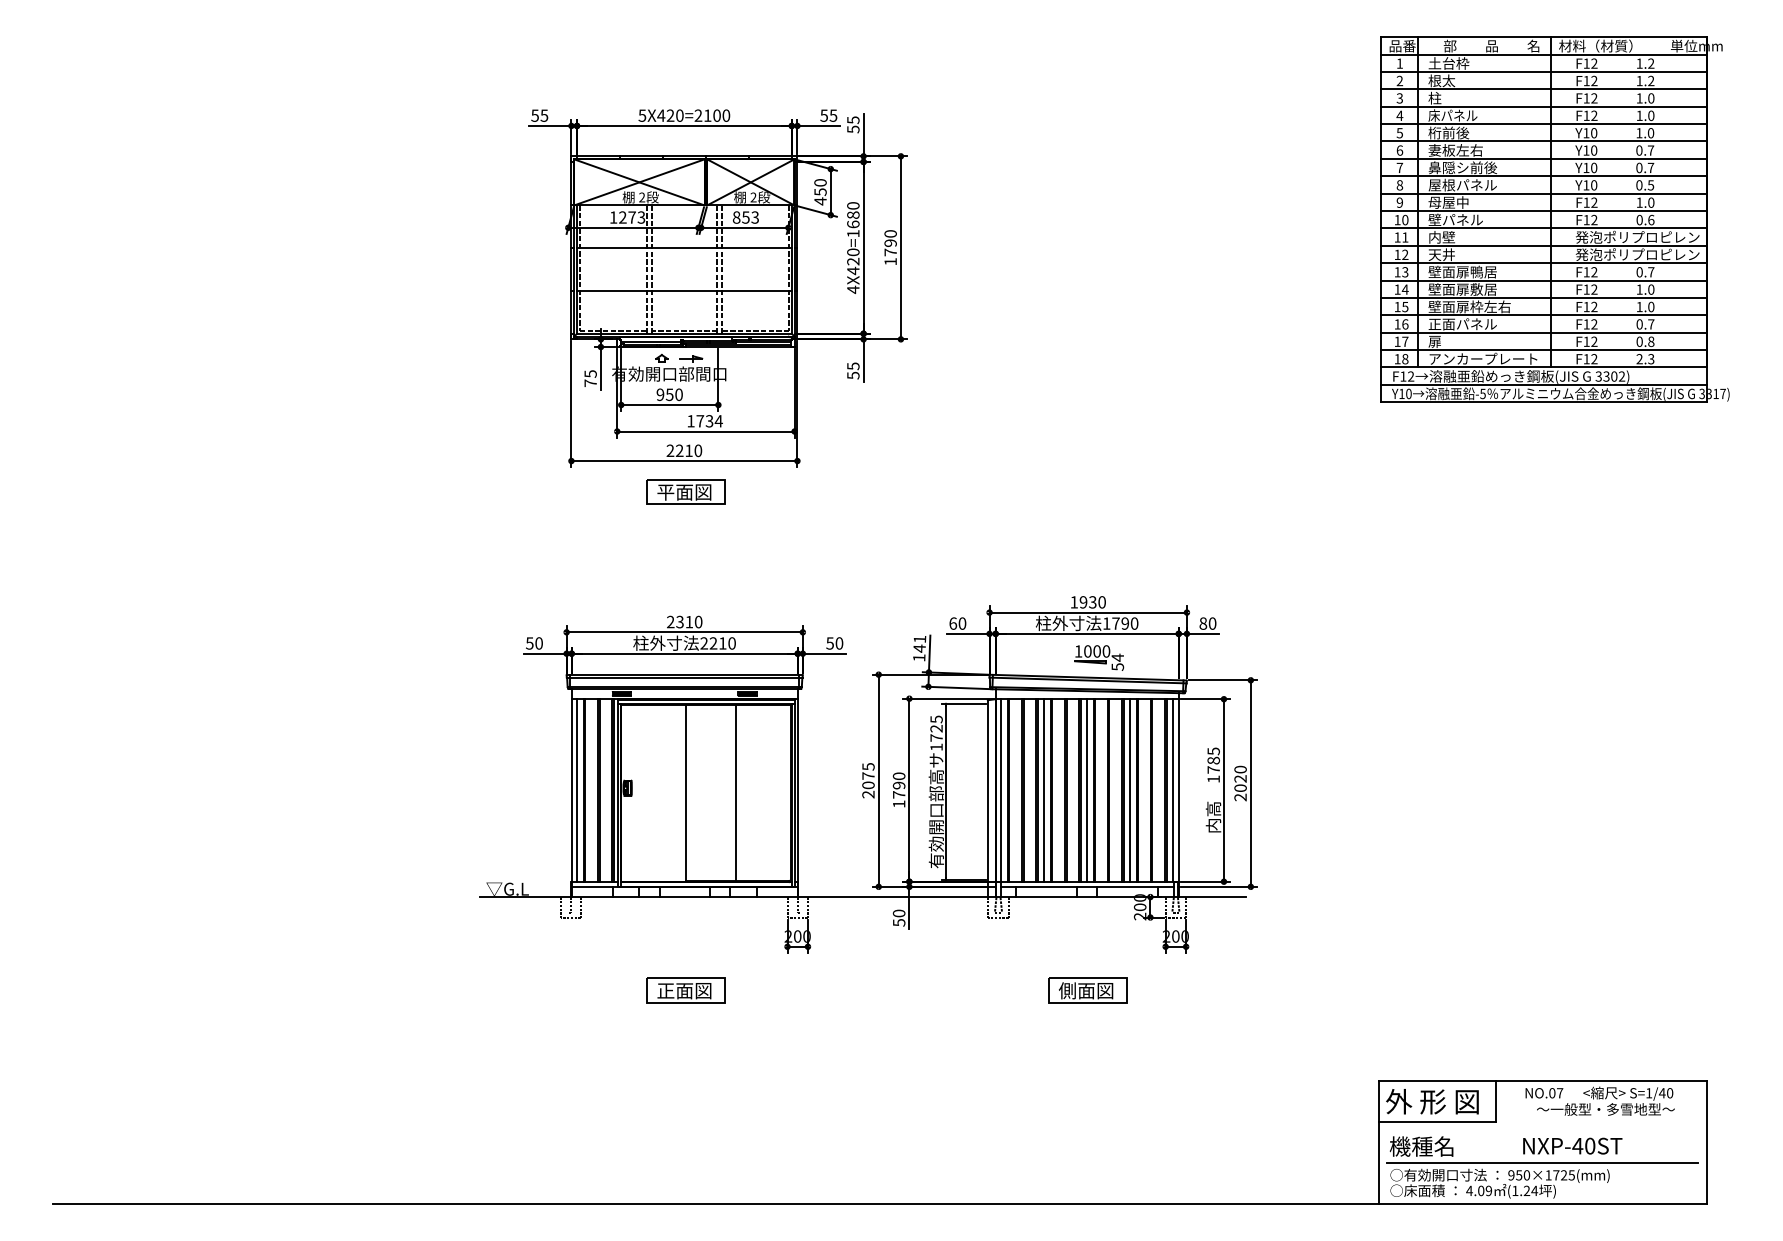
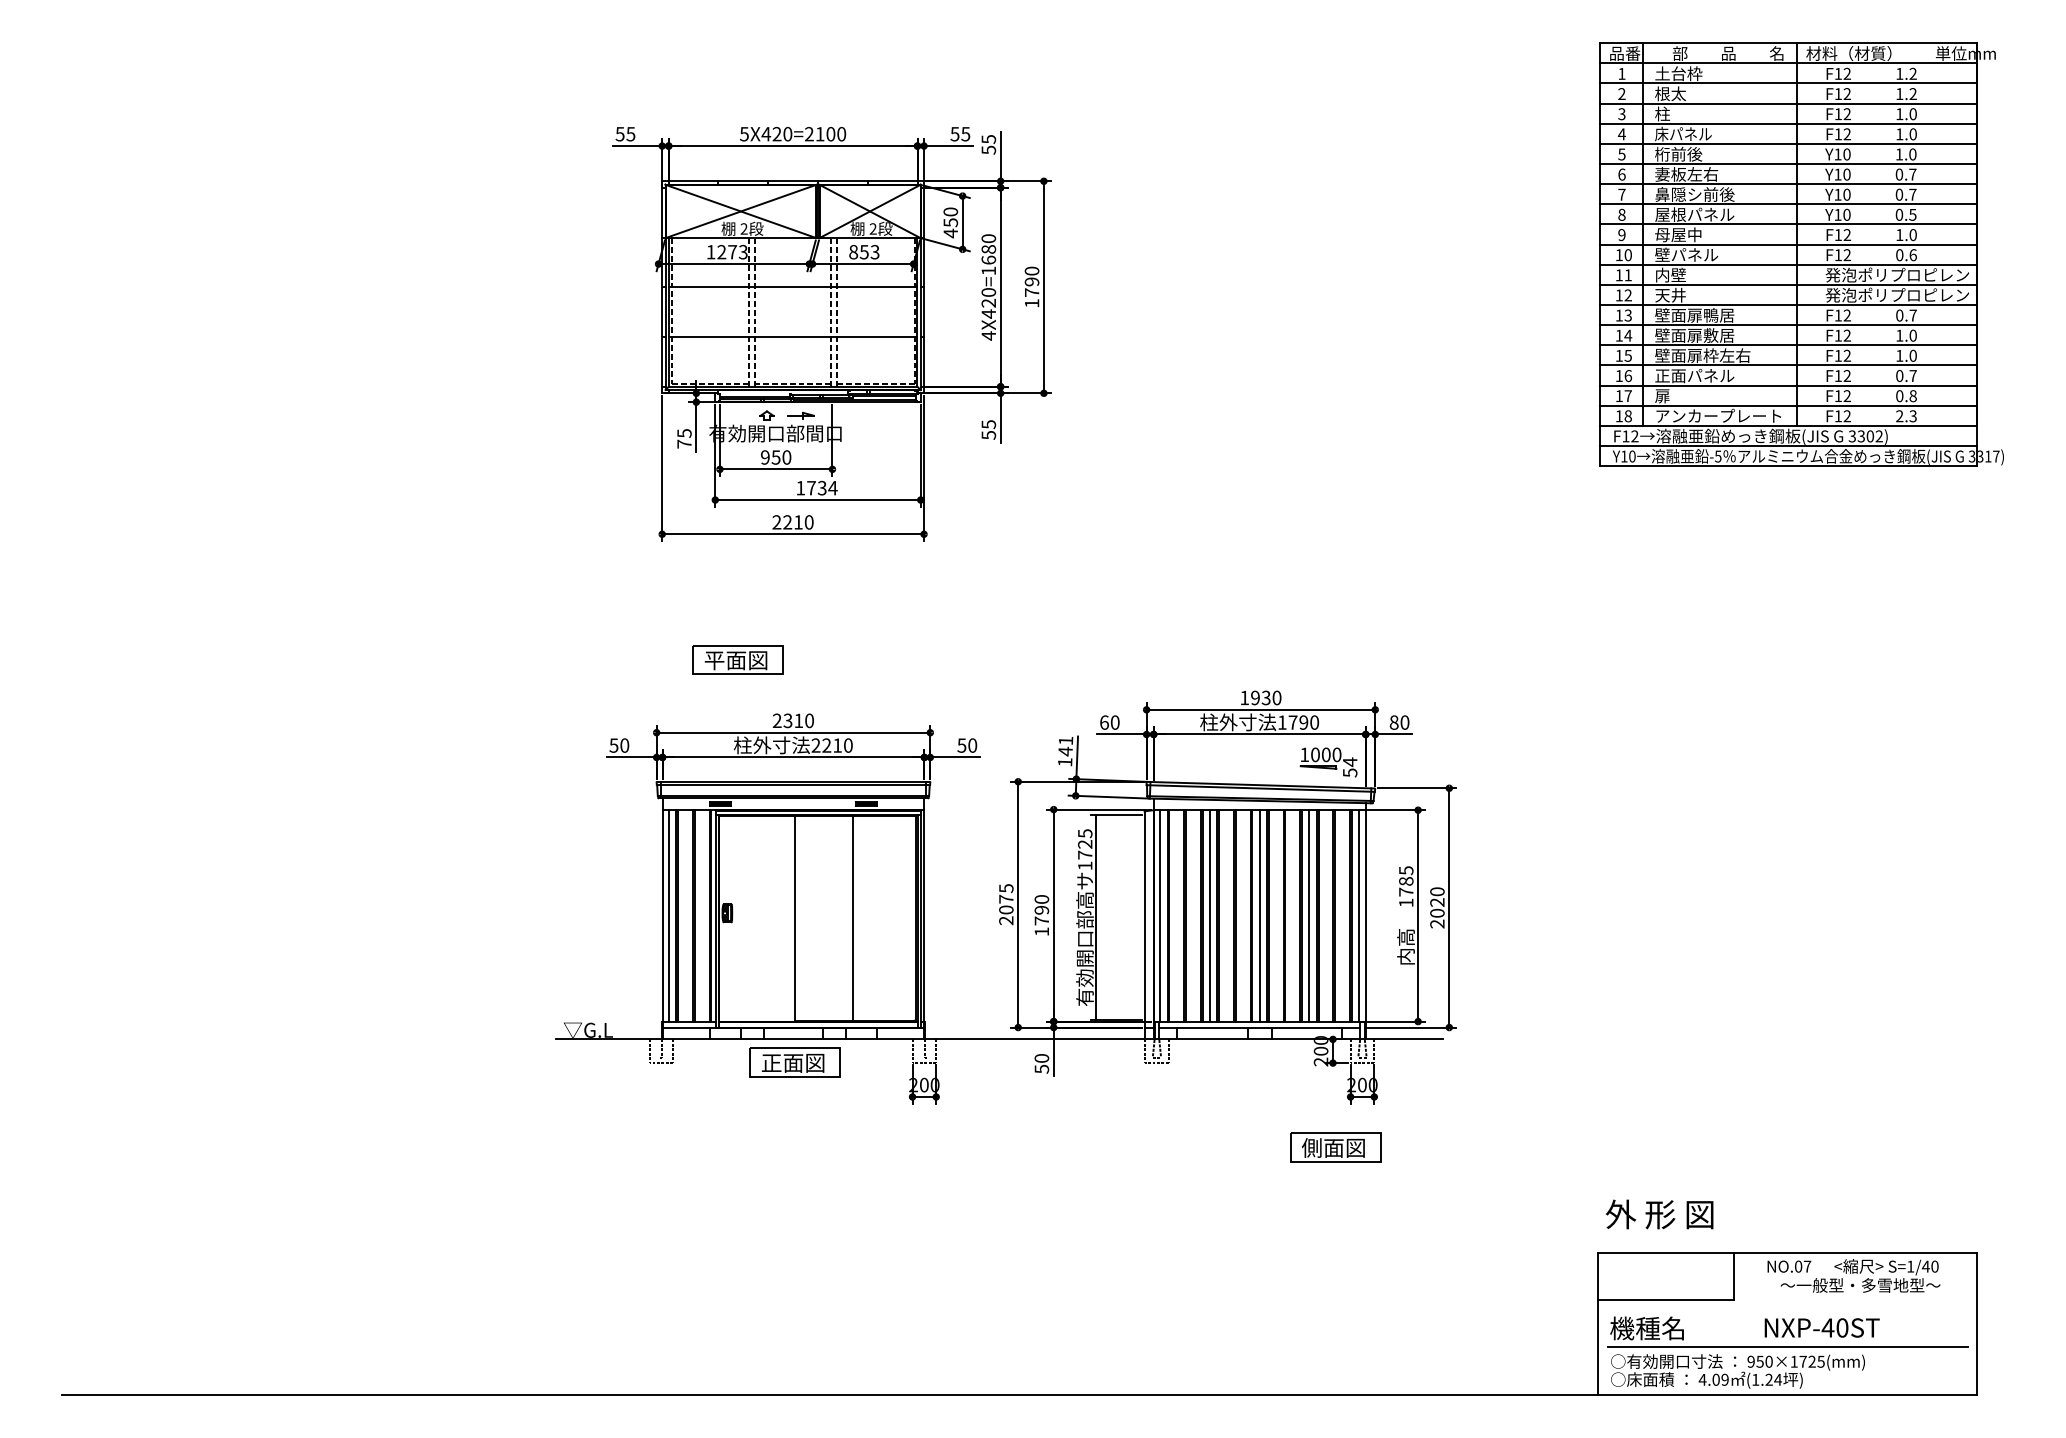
part: (685, 491) -> (737, 659), moved
part: (1099, 658) -> (1328, 762), moved
part: (685, 990) -> (794, 1062), moved
part: (1087, 990) -> (1335, 1147), moved
text: (1432, 1101) -> (1659, 1214), moved

